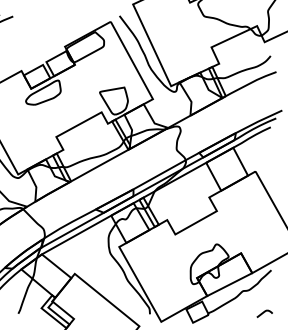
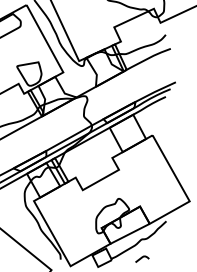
curve: (264, 312) -> (142, 258), moved

